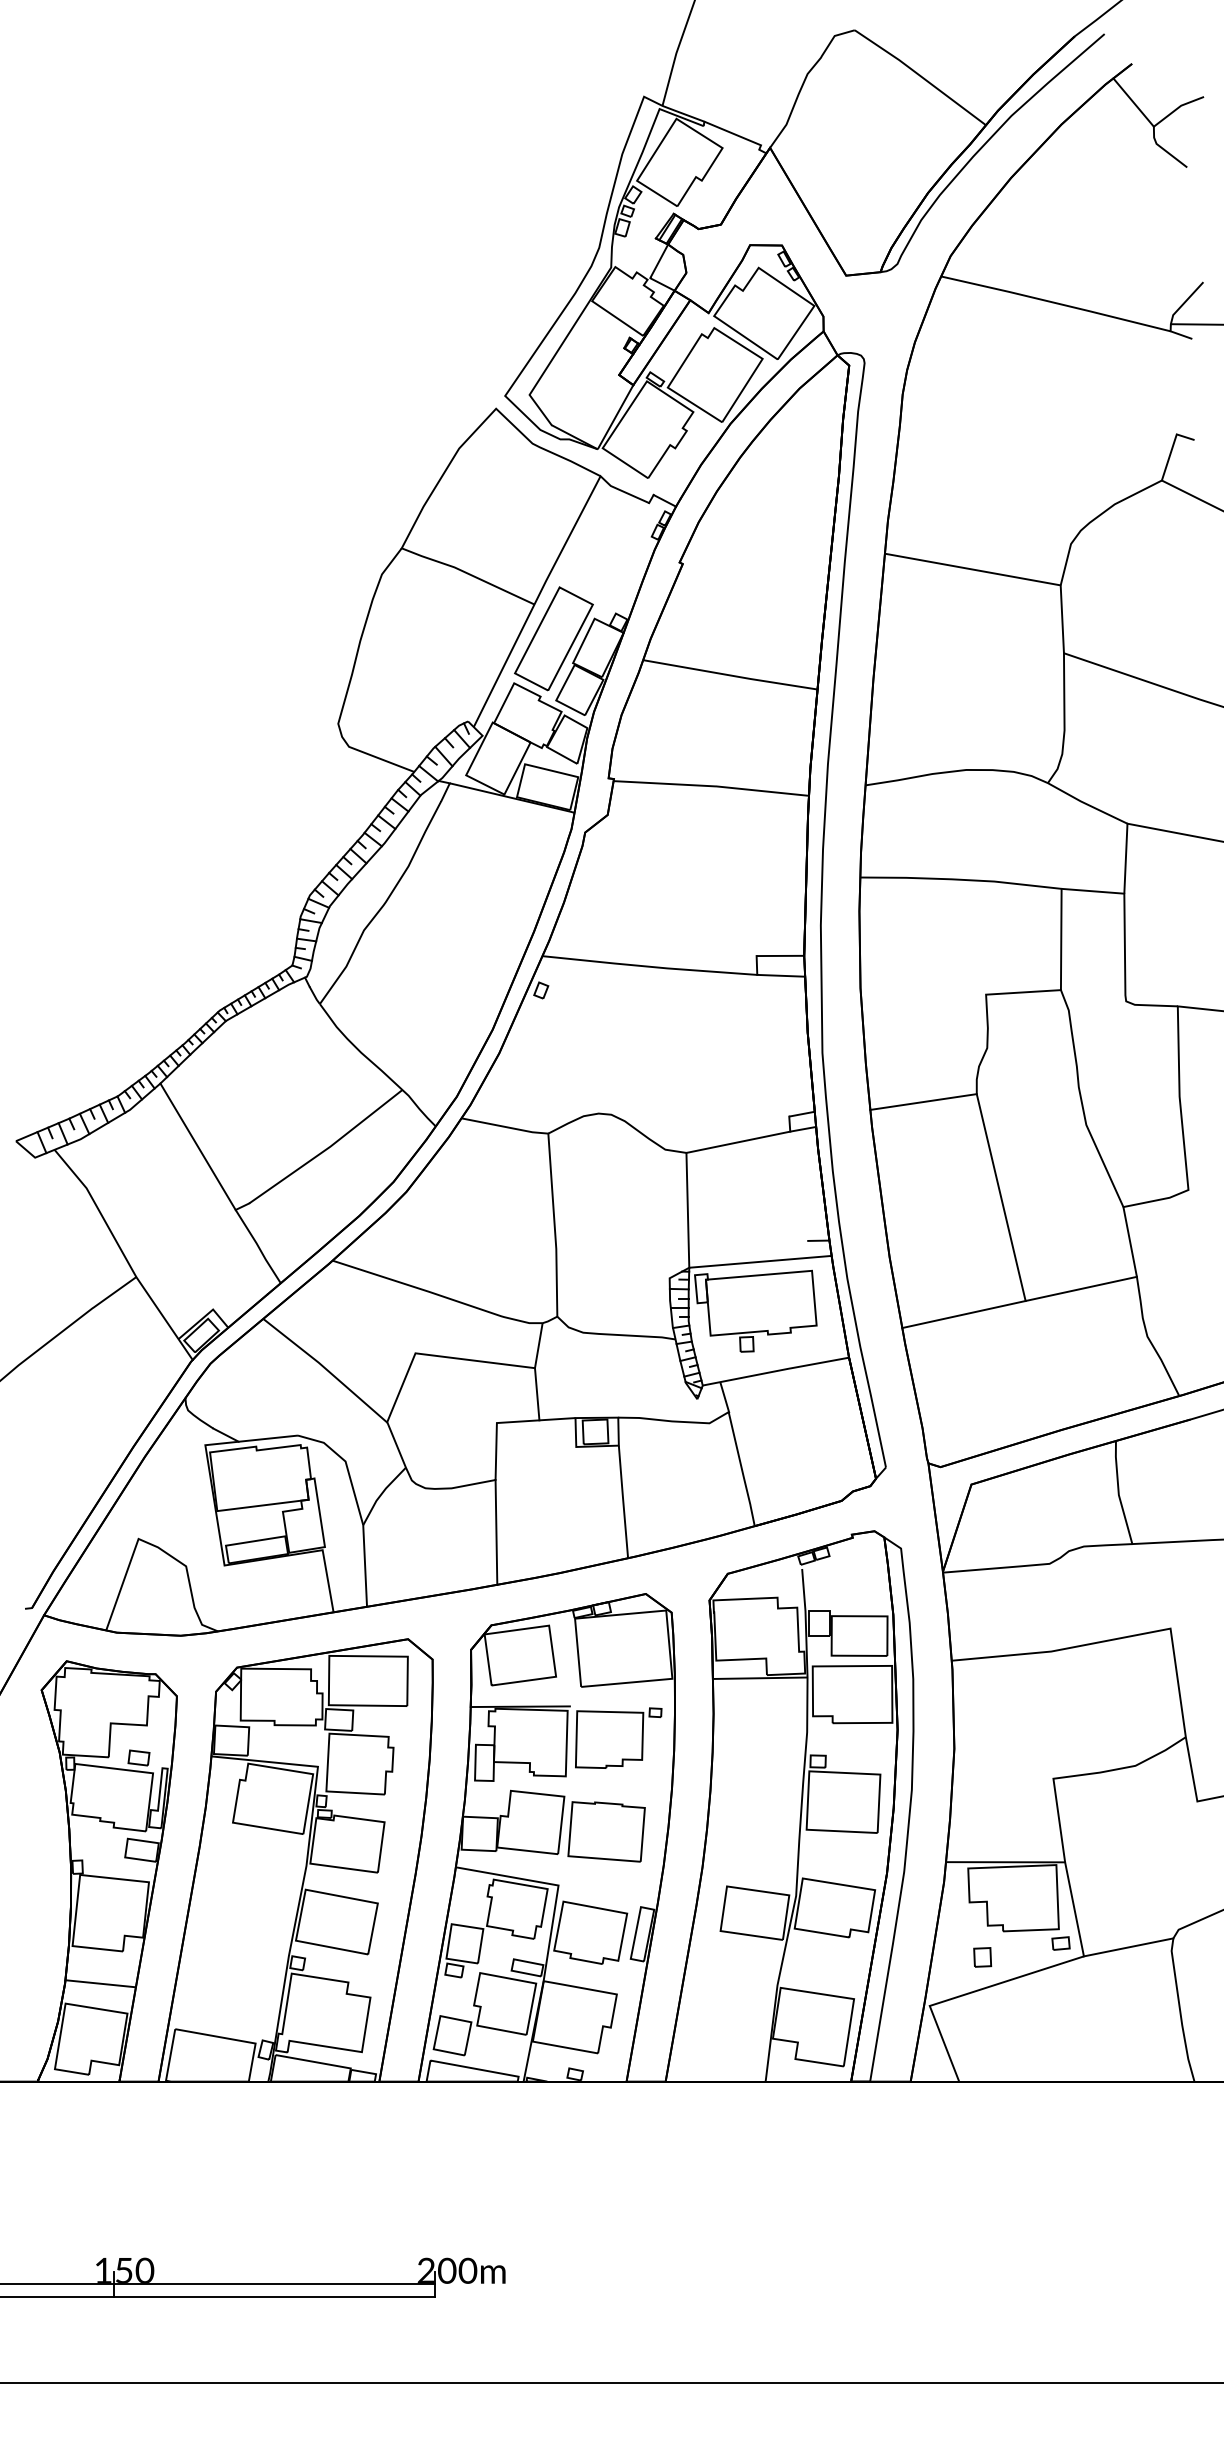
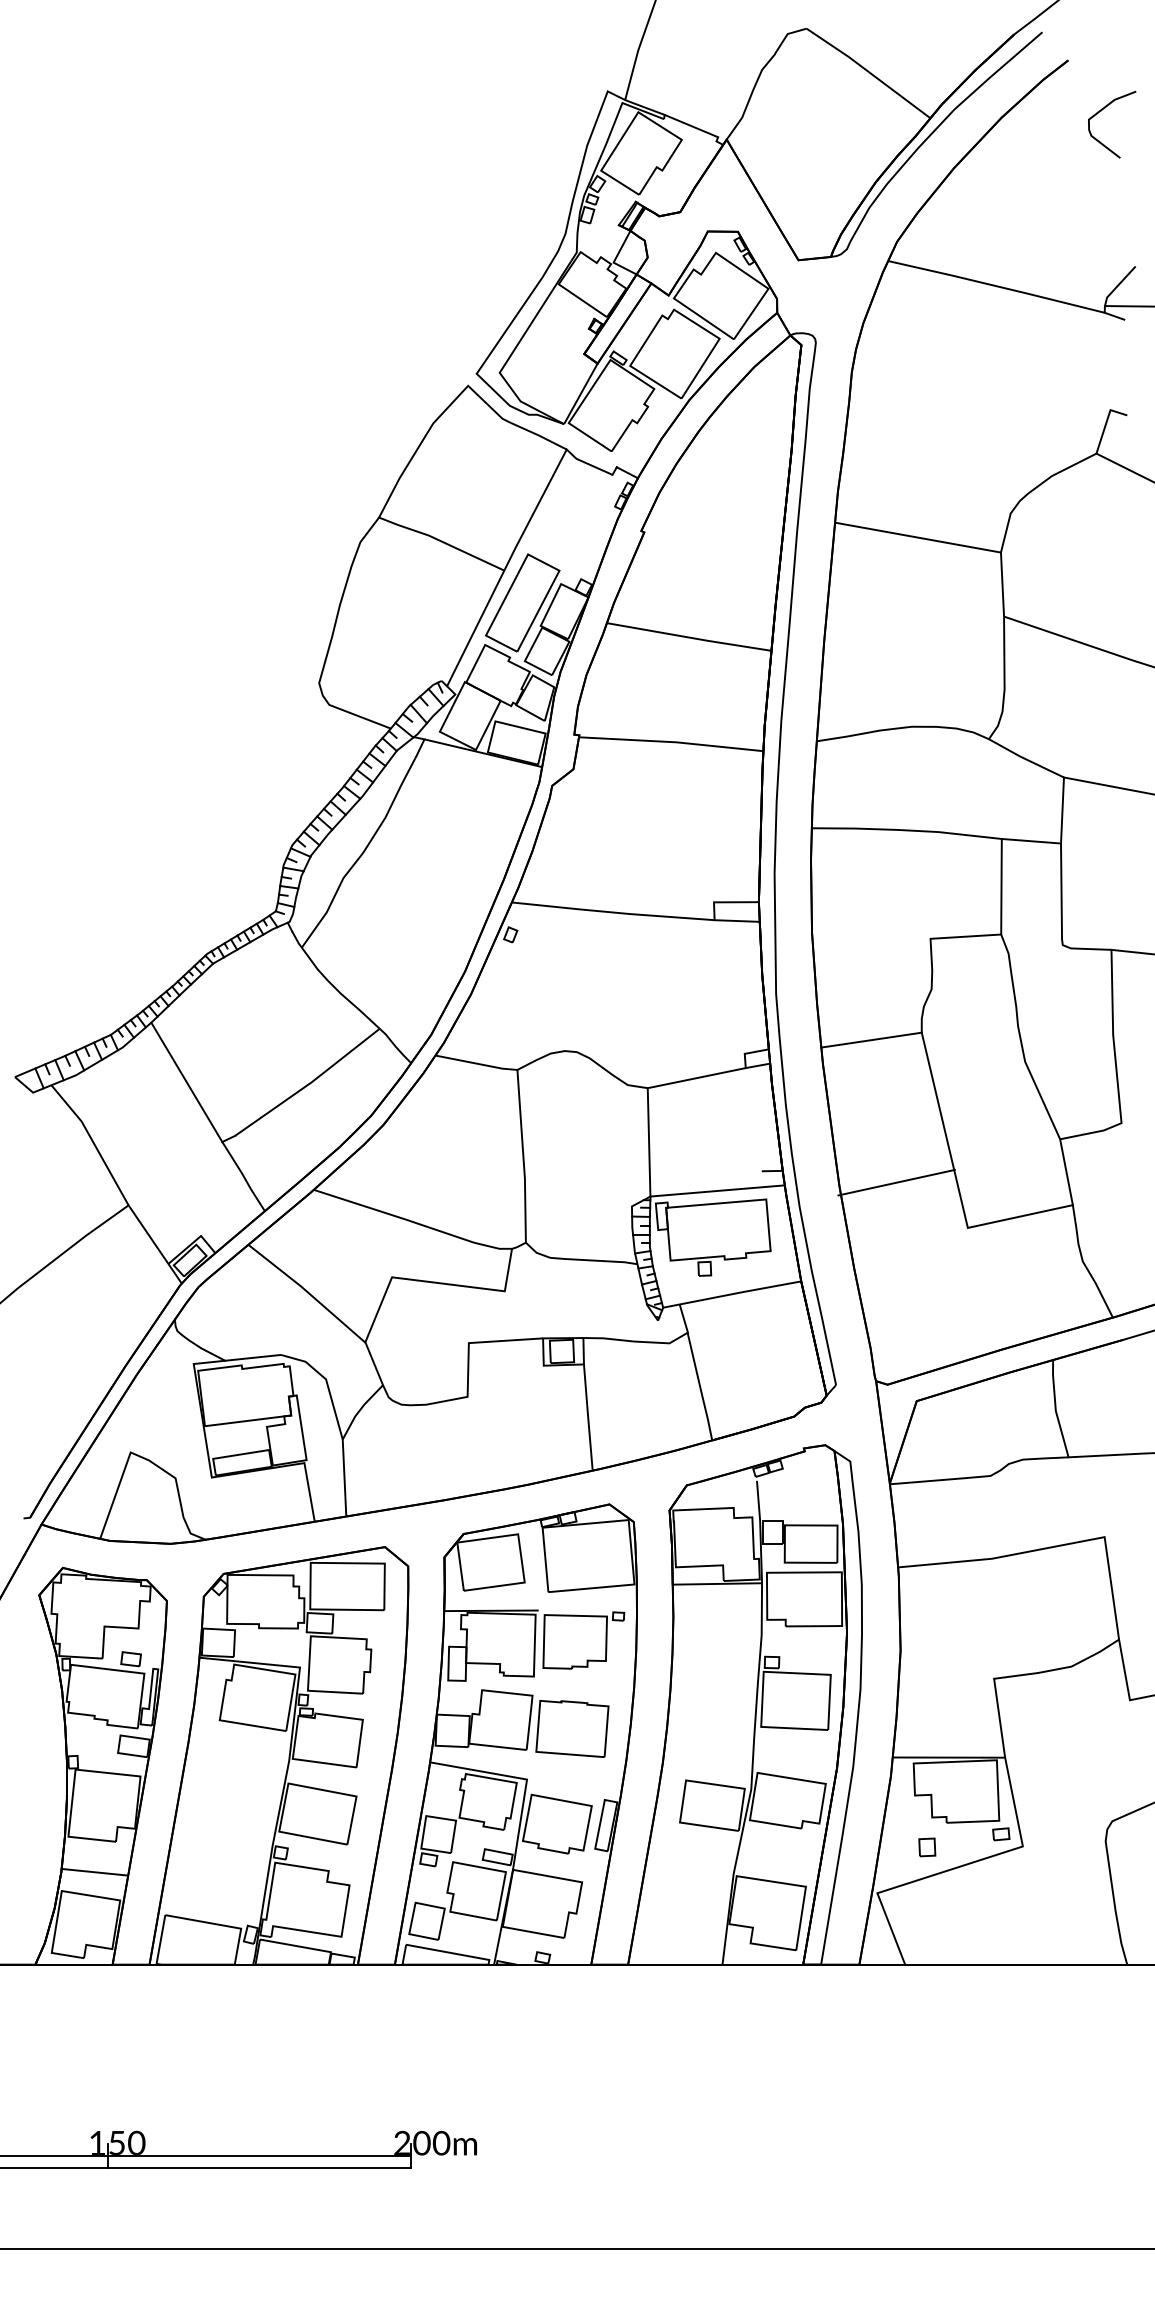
line: (1133, 102) -> (1069, 96), removed
line: (963, 1314) -> (896, 1182), moved
line: (536, 1393) -> (506, 1315), removed
line: (496, 1531) -> (468, 1445), removed
line: (1128, 1946) -> (1064, 1837), removed

